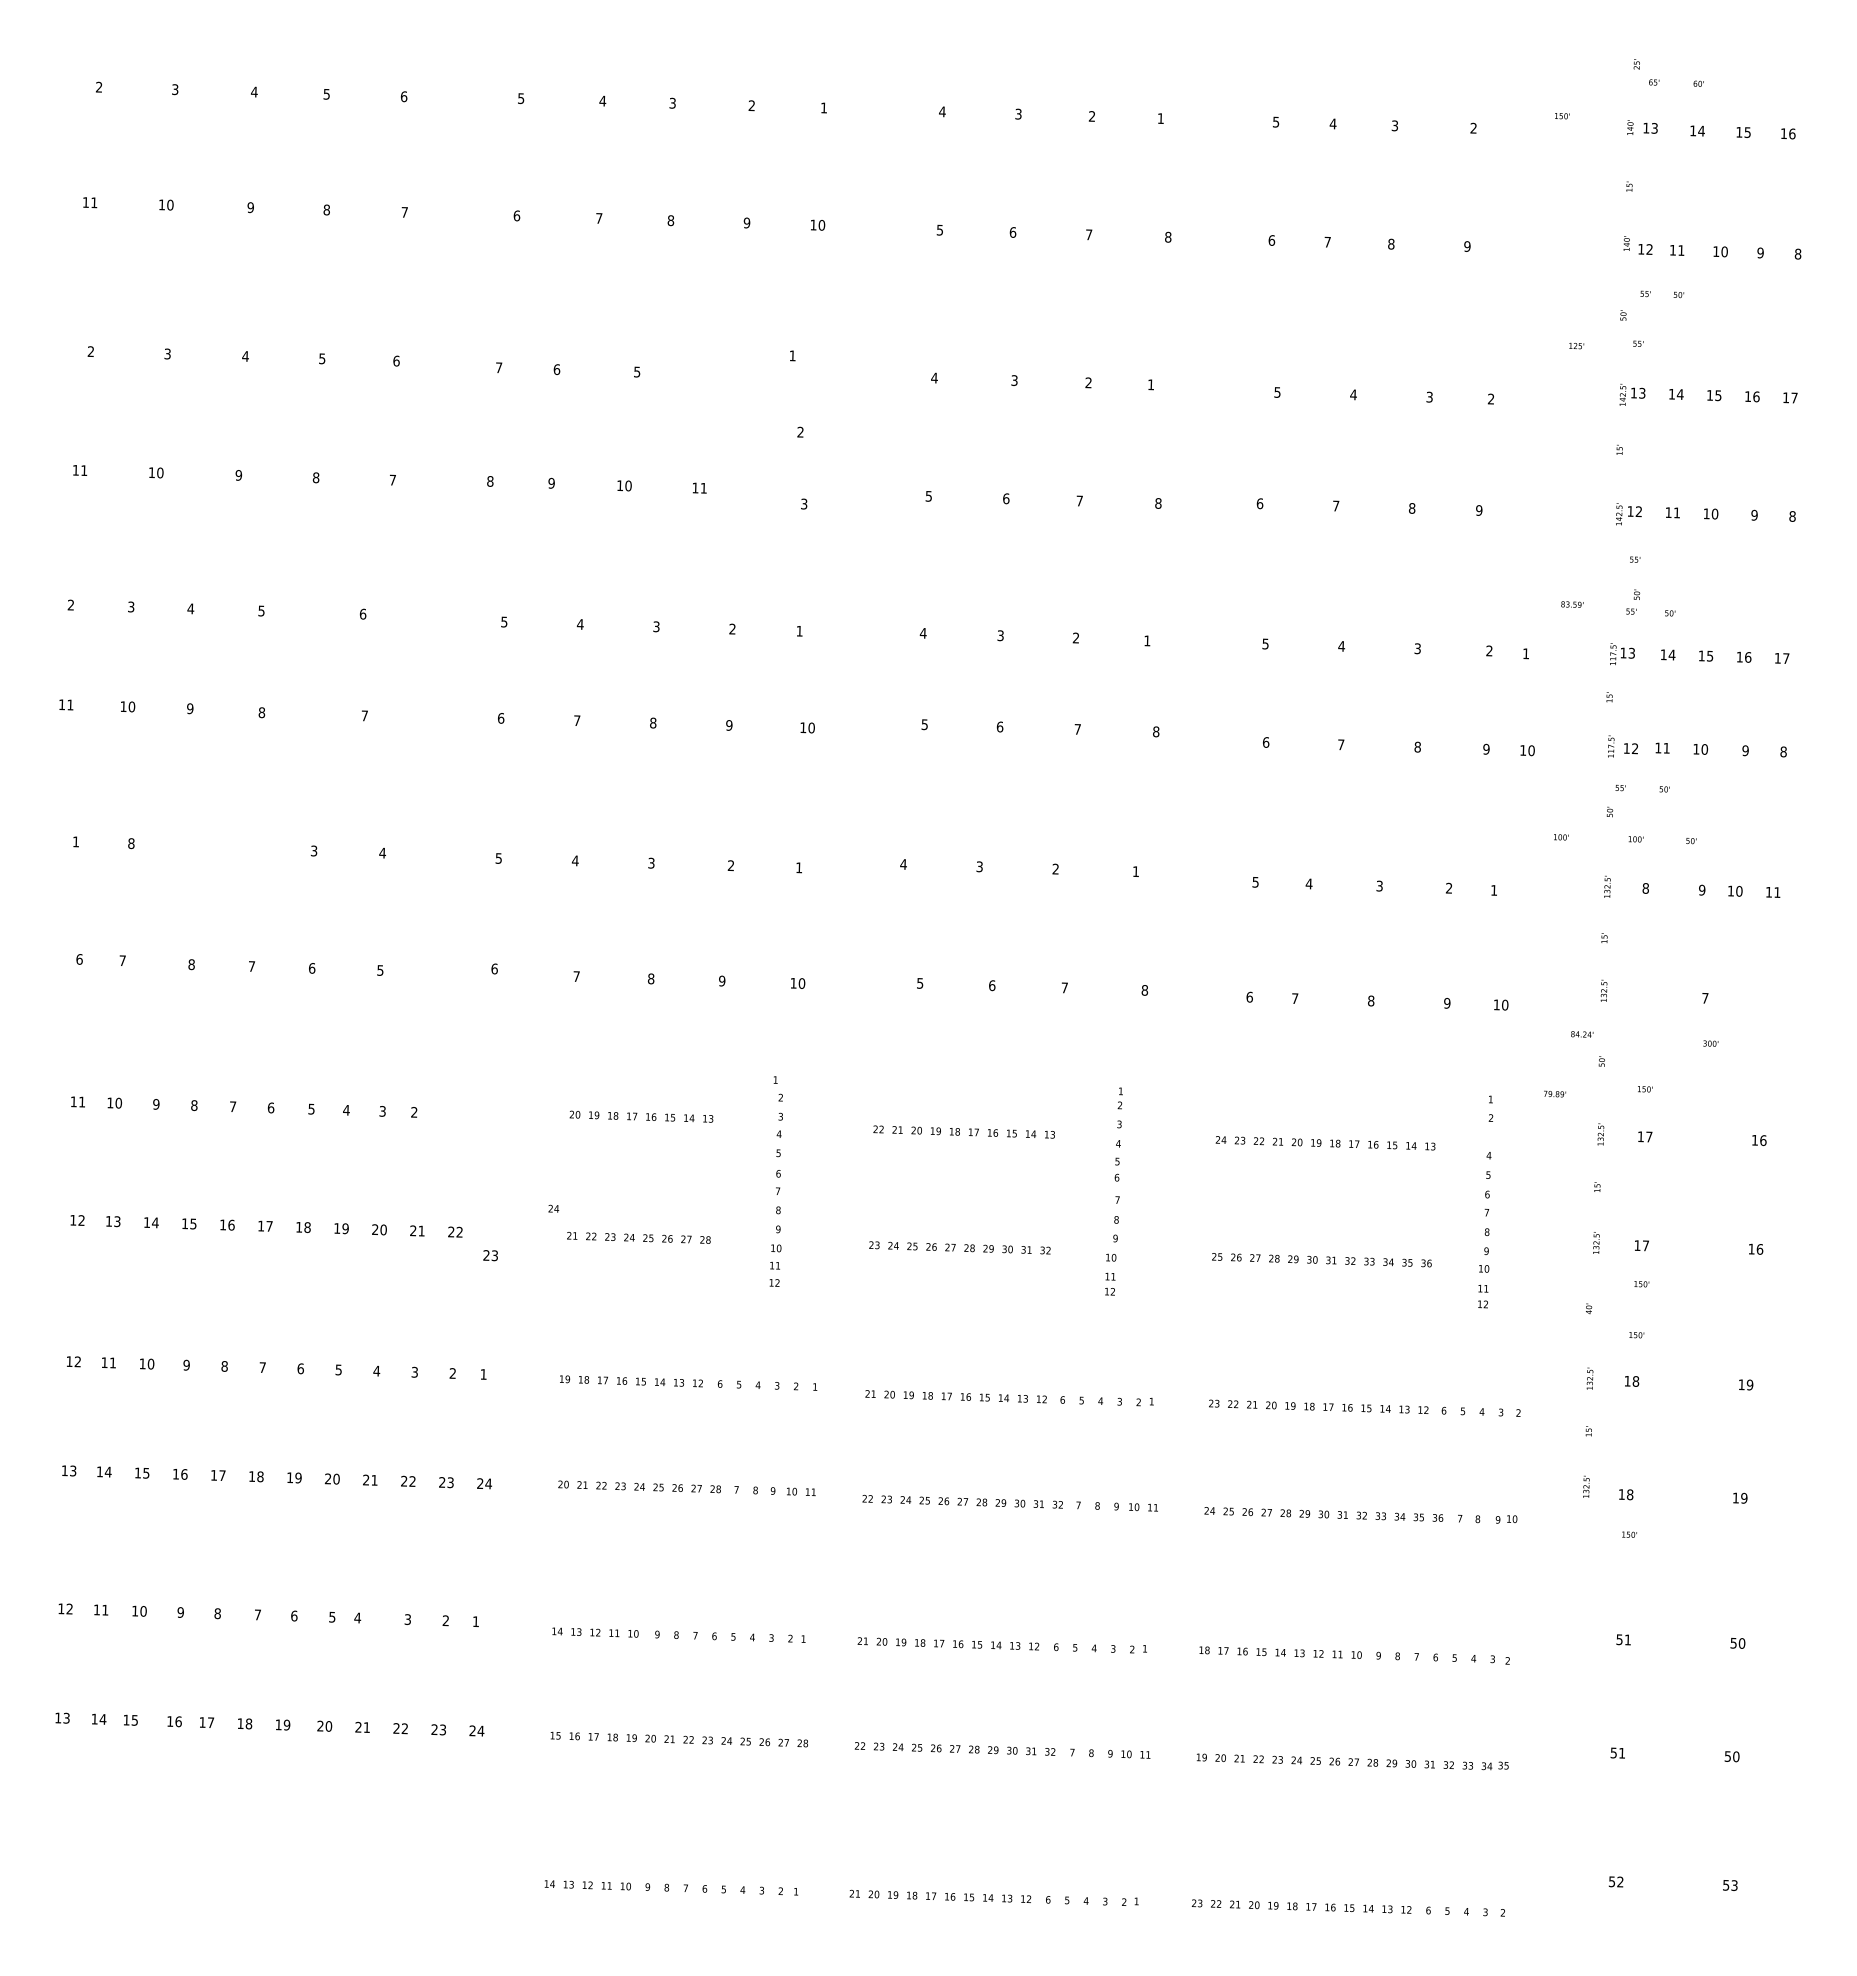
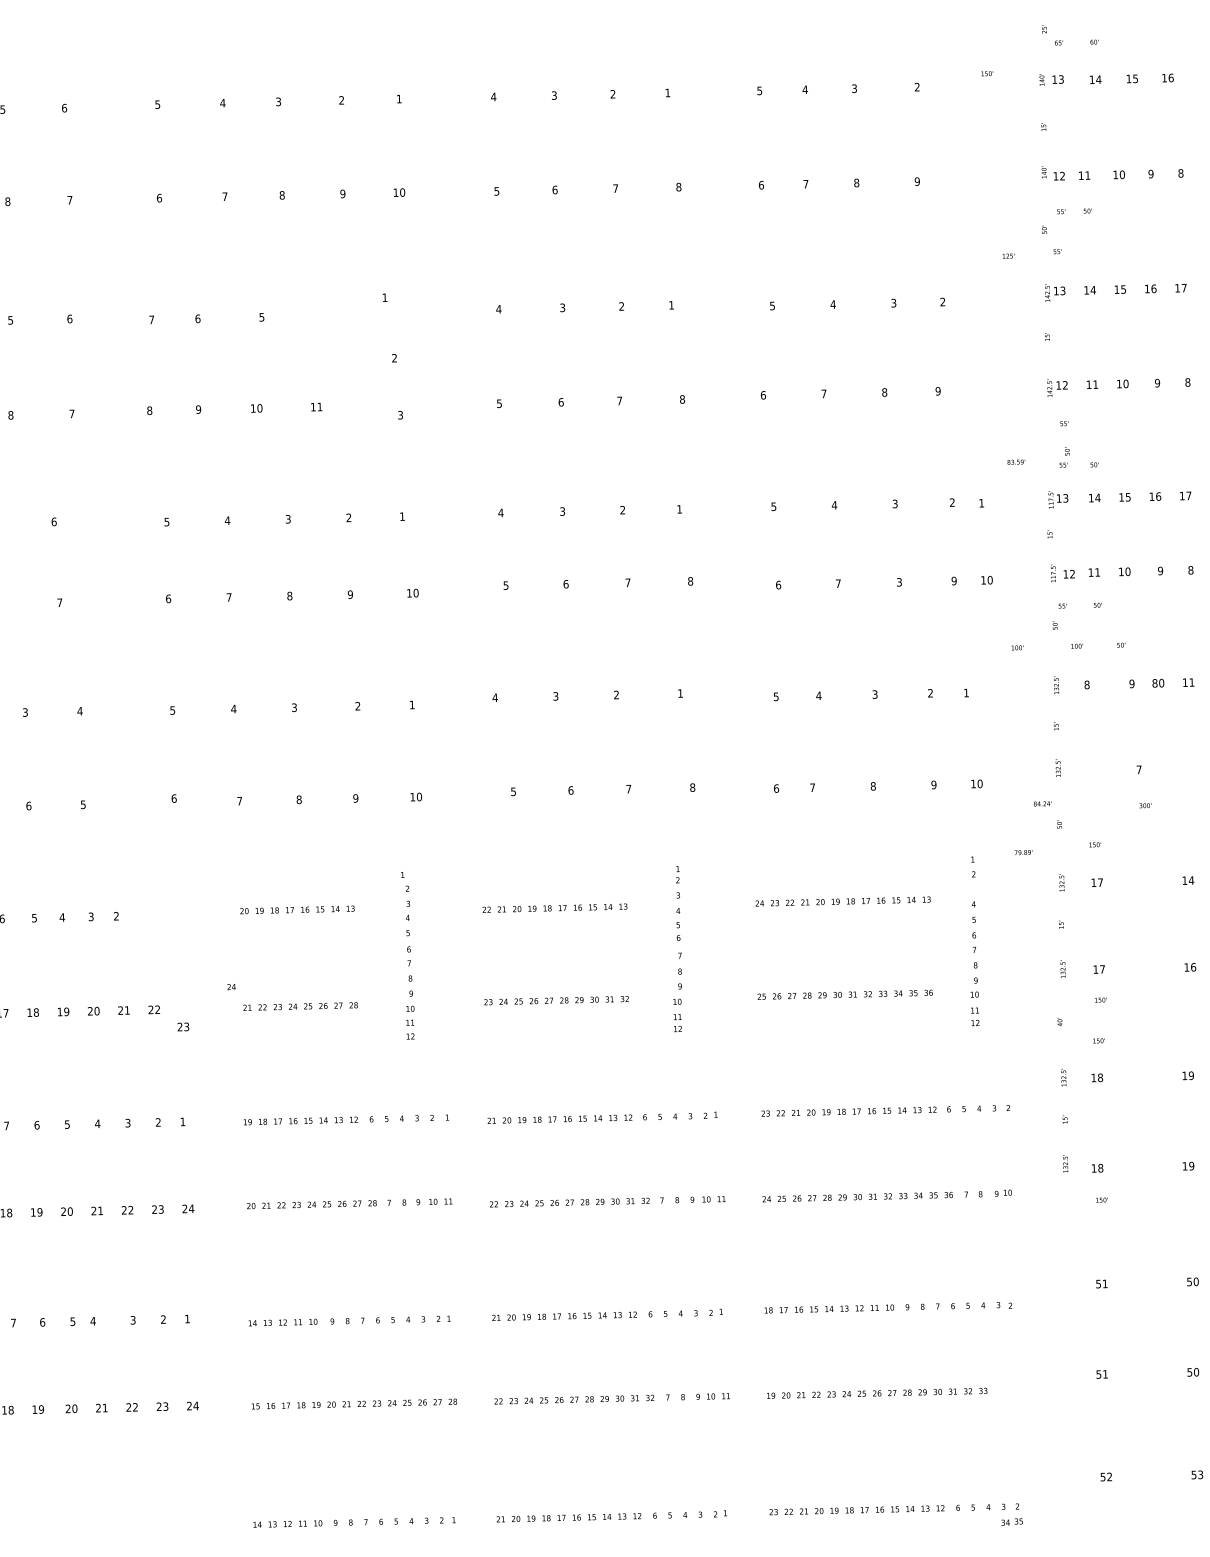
text: (1417, 746) -> (899, 581), 8 -> 3
text: (1730, 890) -> (1154, 682), 10 -> 80
text: (1762, 1140) -> (1190, 880), 16 -> 14
text: (1494, 1765) -> (1011, 1521), moved

